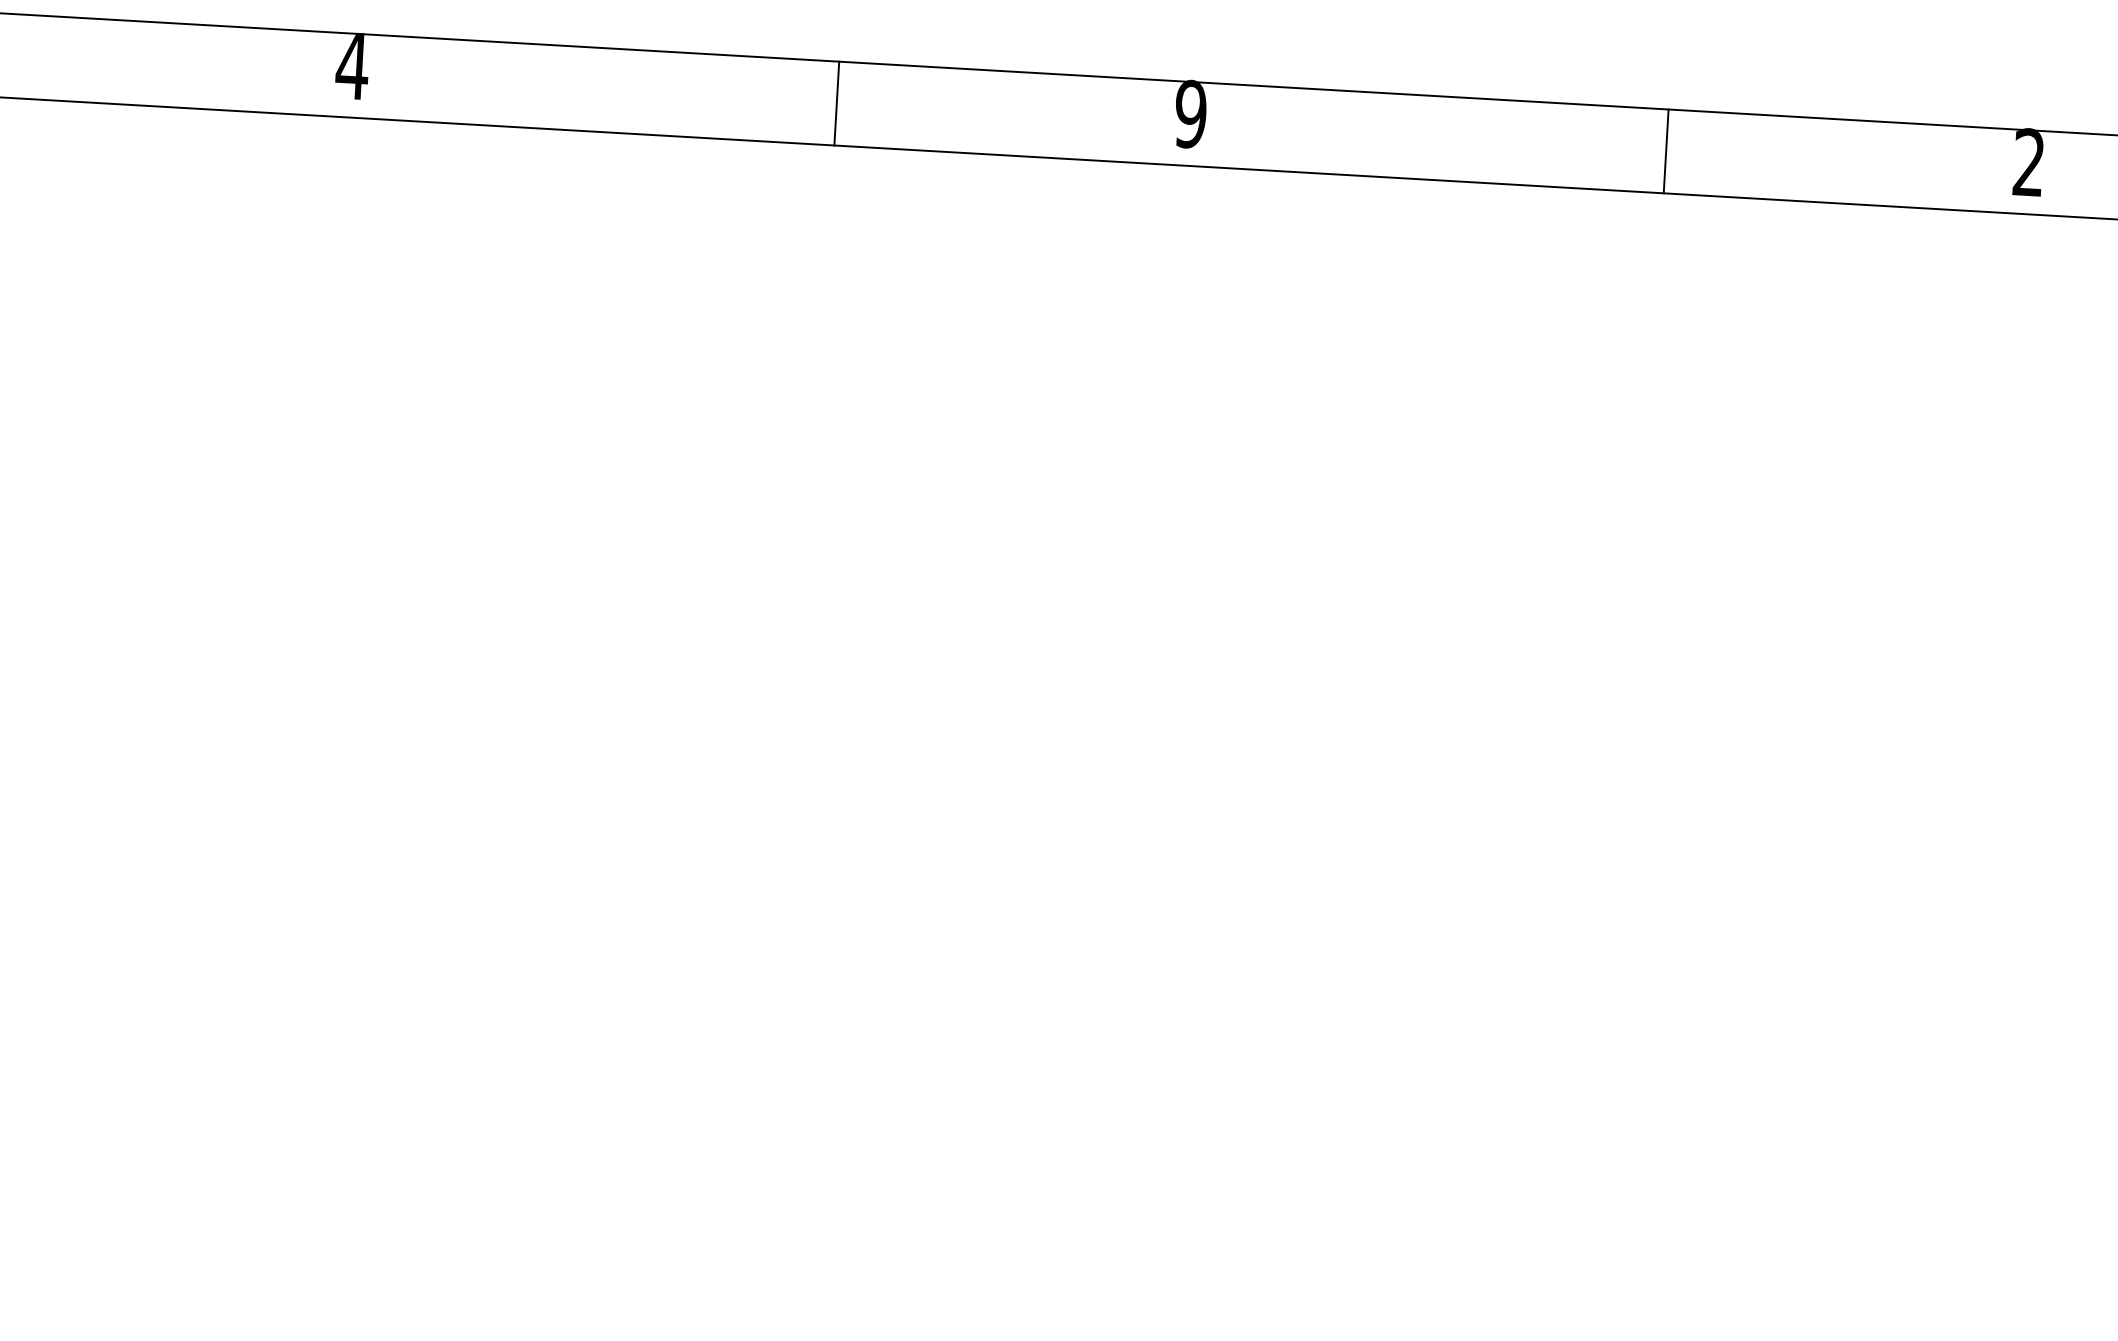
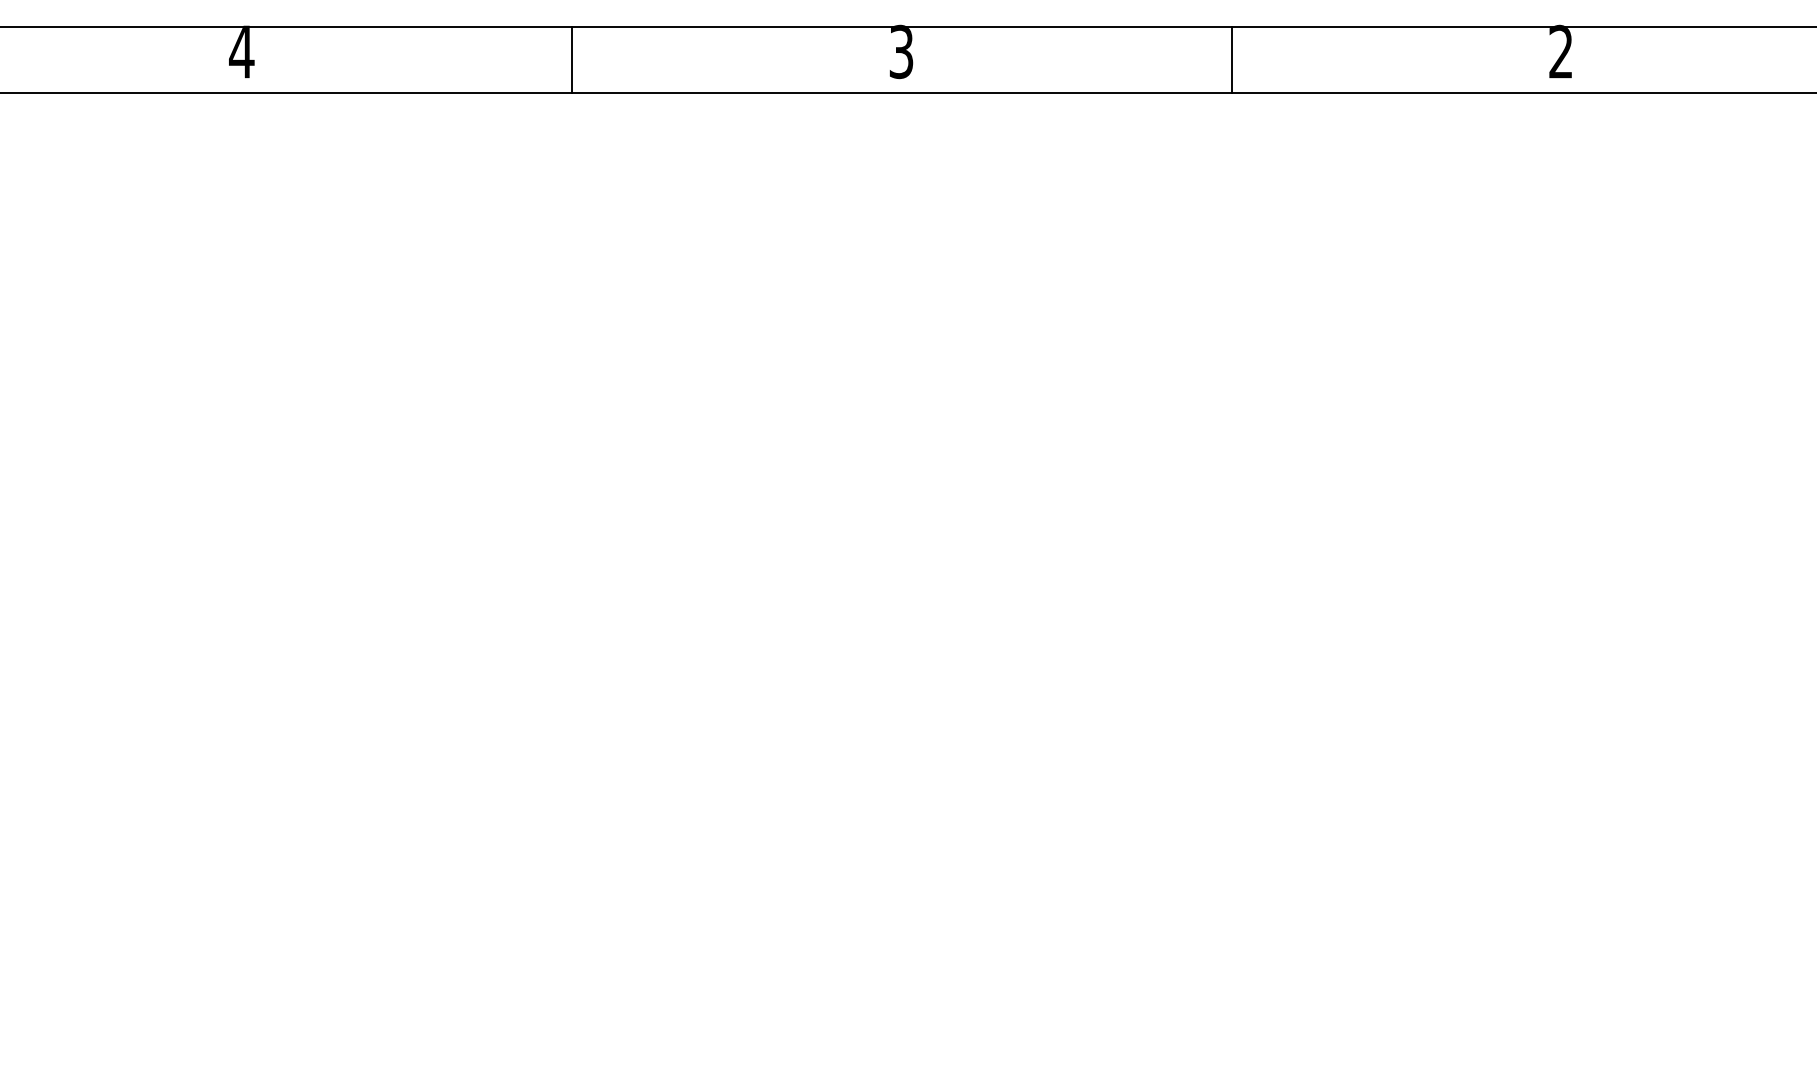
line: (837, 103) -> (572, 59), moved
text: (1190, 113) -> (901, 51), 9 -> 3
line: (1665, 151) -> (1231, 59), moved

